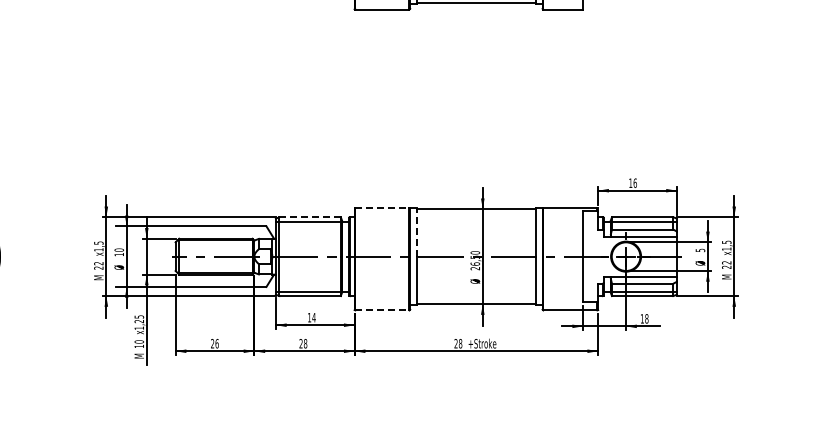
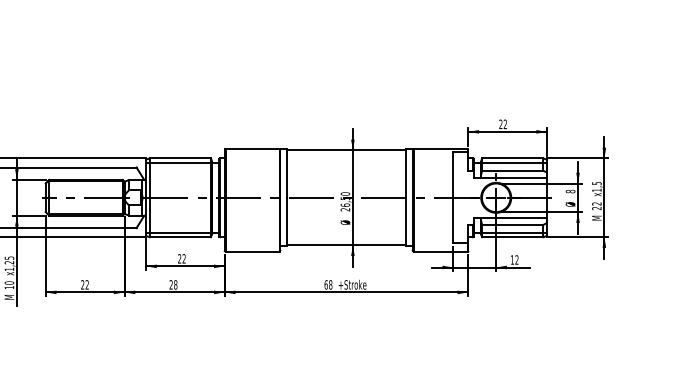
text: (632, 182) -> (502, 123), 16 -> 22
line: (382, 208) -> (252, 149), dashed -> solid
line: (310, 217) -> (180, 158), dashed -> solid
line: (417, 232) -> (287, 173), dashed -> solid
text: (700, 250) -> (570, 191), 5 -> 8
line: (382, 310) -> (252, 251), dashed -> solid
text: (311, 317) -> (181, 258), 14 -> 22
text: (646, 318) -> (516, 259), 18 -> 12
text: (216, 343) -> (86, 284), 26 -> 22
text: (455, 343) -> (325, 284), 28 -> 68

